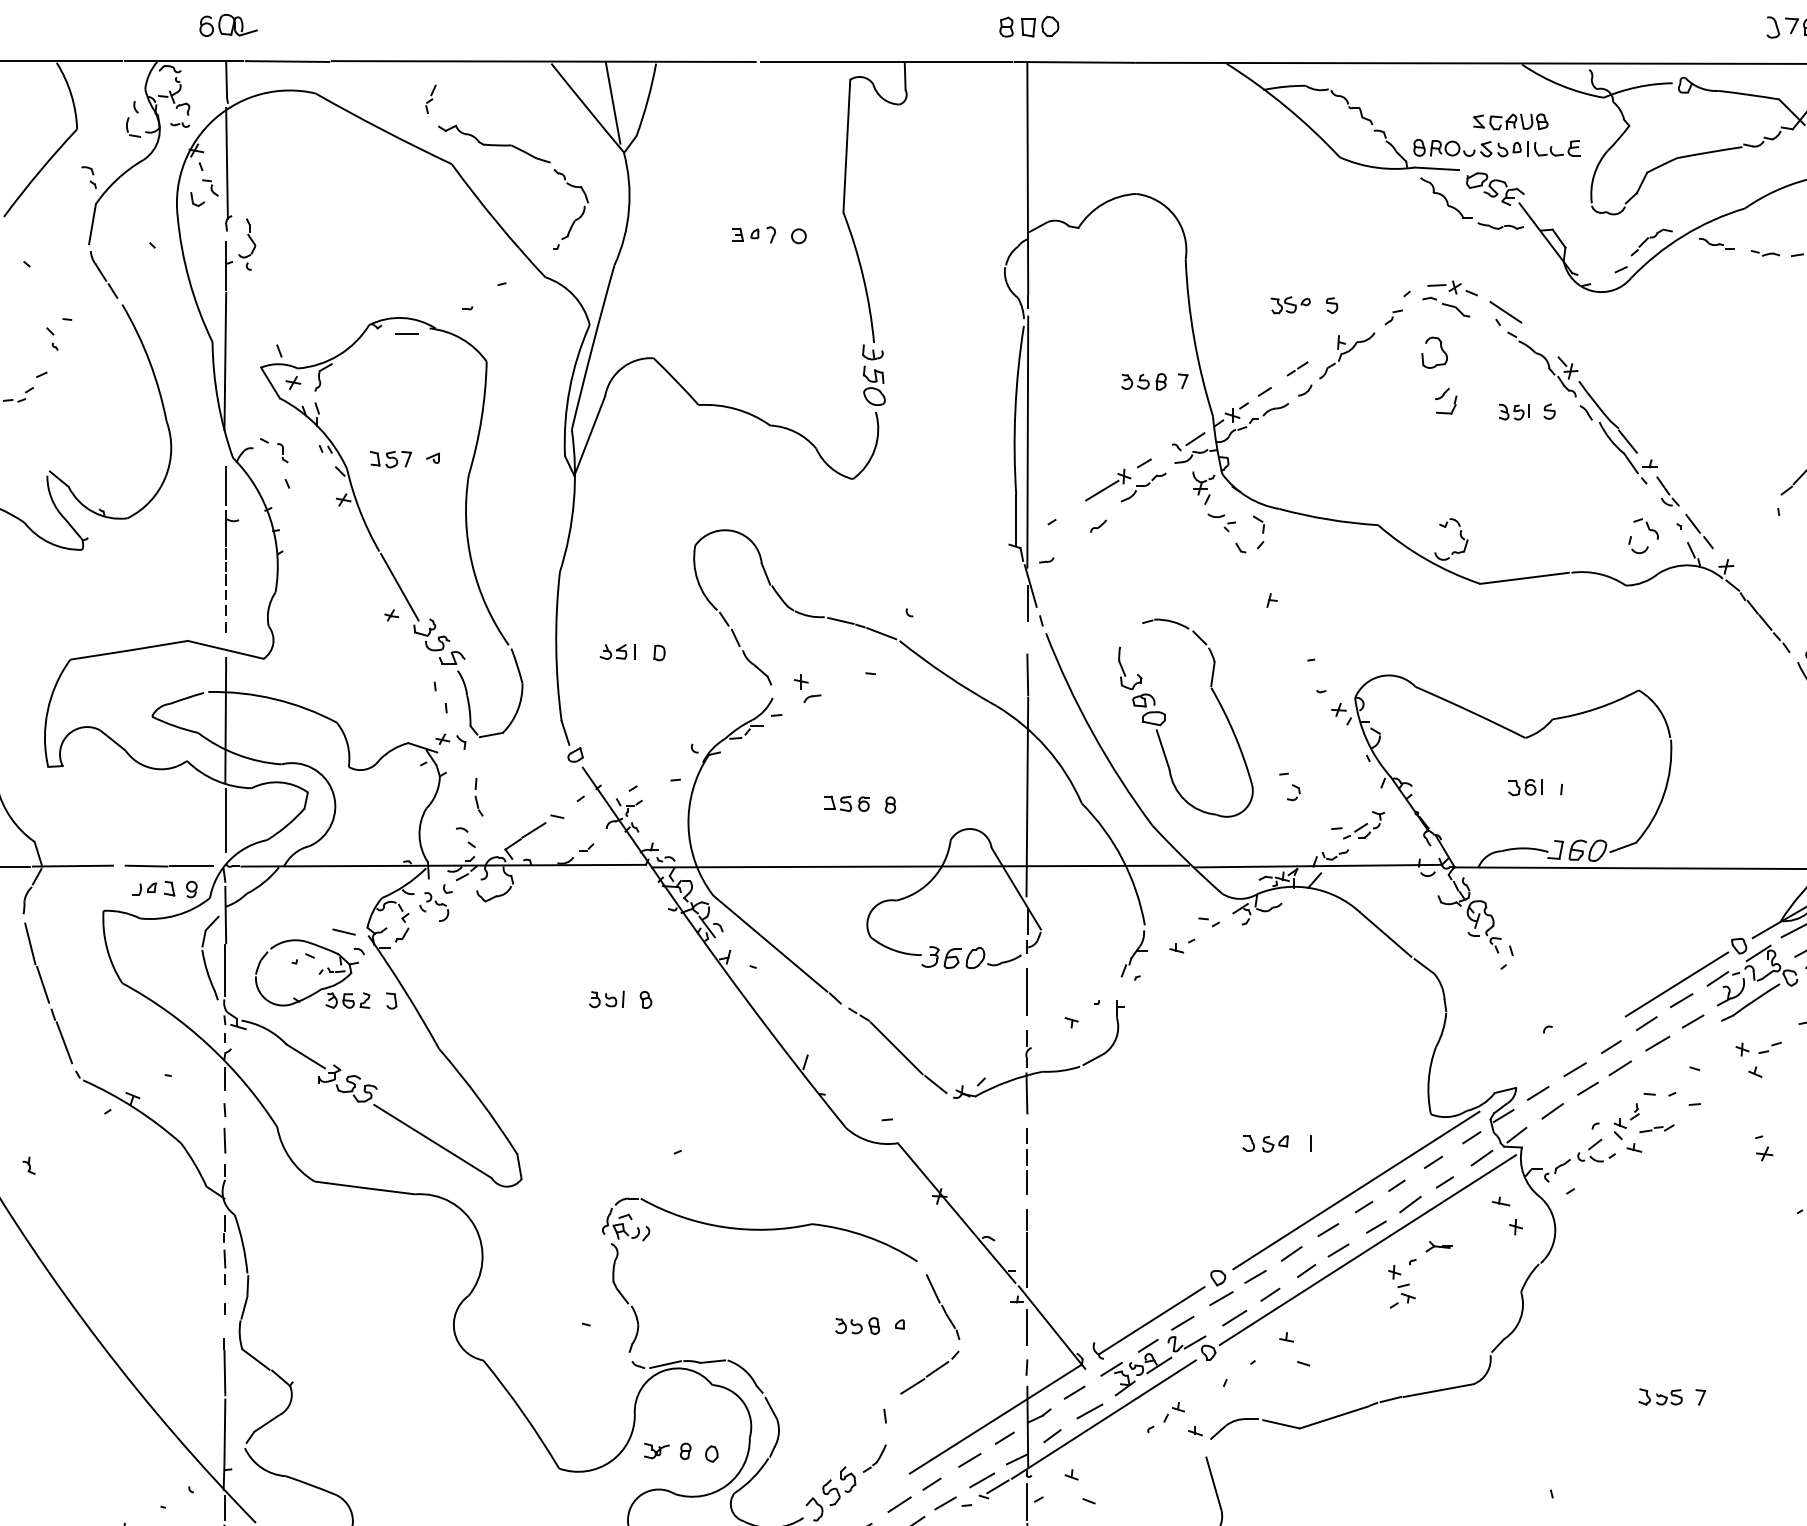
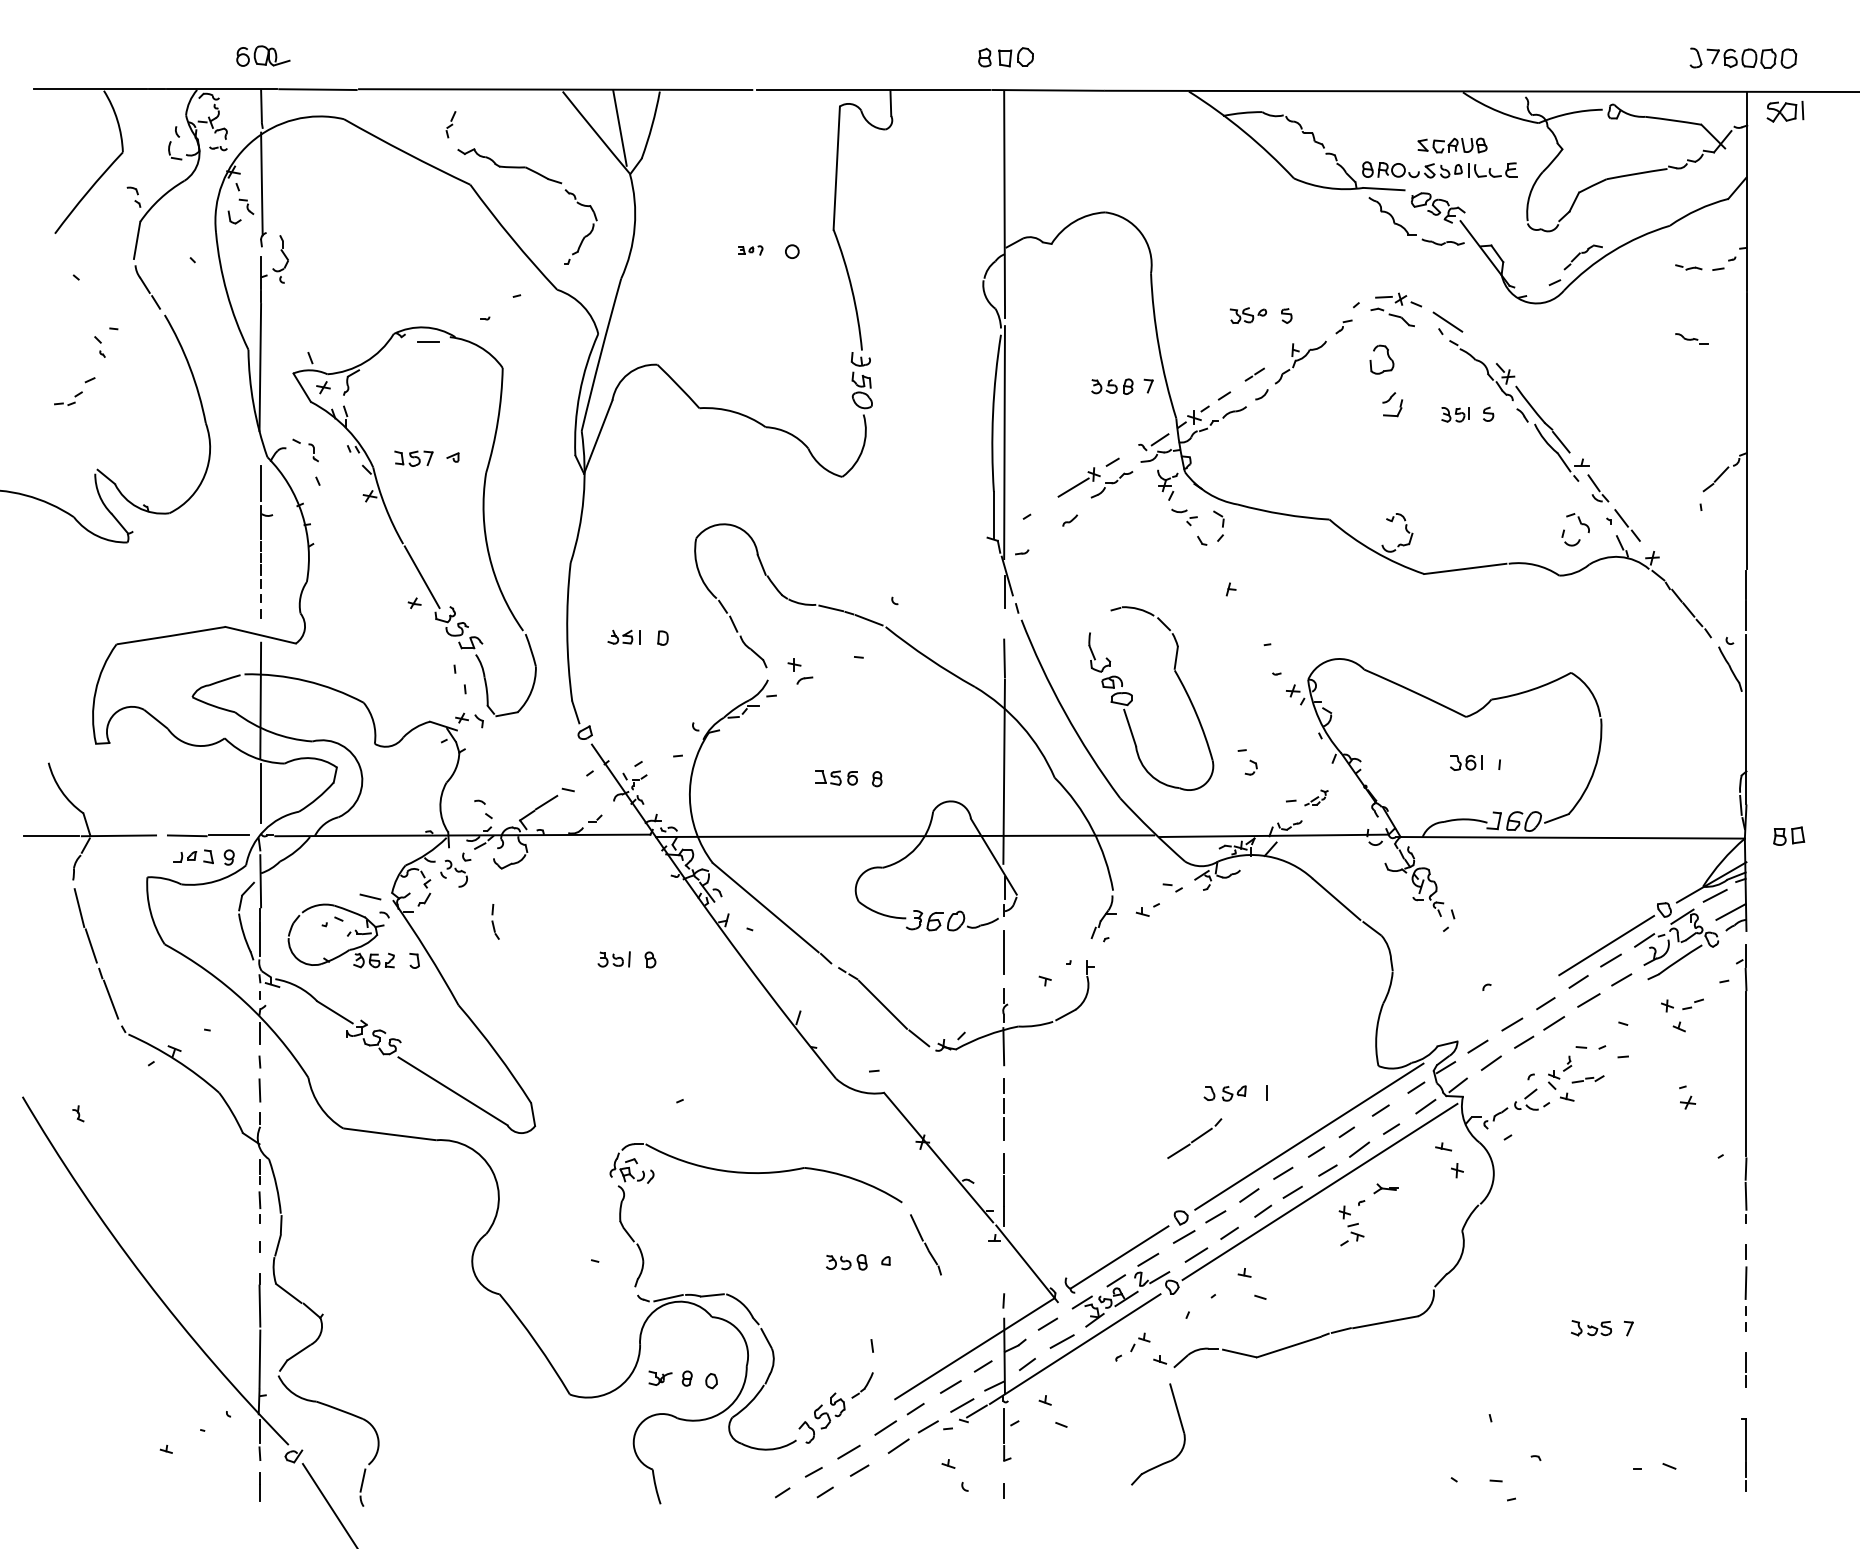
part: (753, 235) -> (750, 250), size x0.6
part: (1716, 243) -> (1691, 338), moved
part: (478, 796) -> (495, 921), moved
part: (1364, 824) -> (1316, 797), size x0.6
line: (1027, 1327) -> (1004, 1263), removed
part: (929, 1372) -> (1194, 1138), moved

